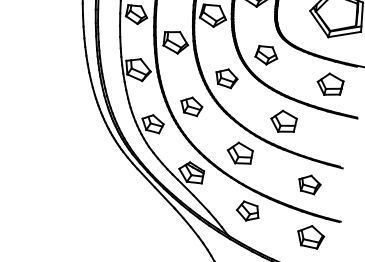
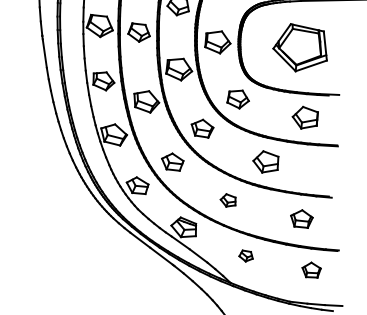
part: (239, 153) -> (227, 200), size x0.6
part: (247, 210) -> (245, 255), size x0.6
part: (310, 235) -> (311, 269), size x0.7

